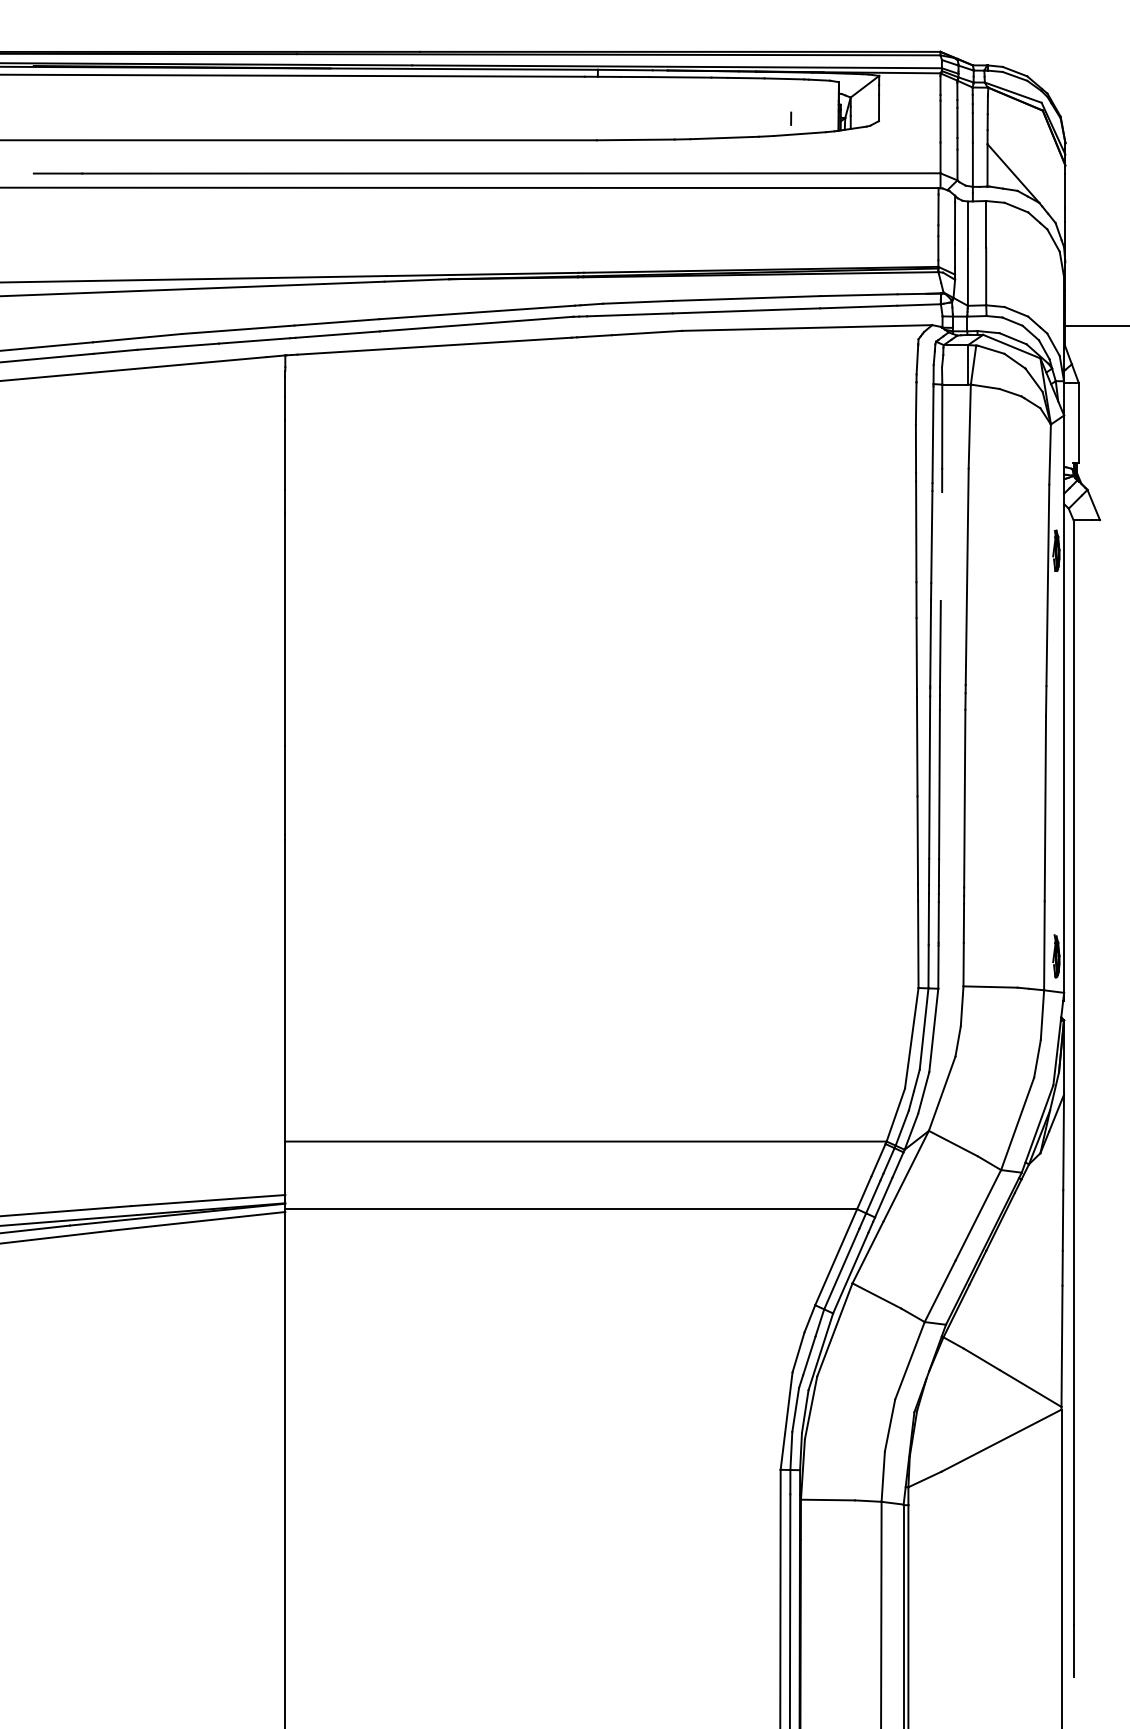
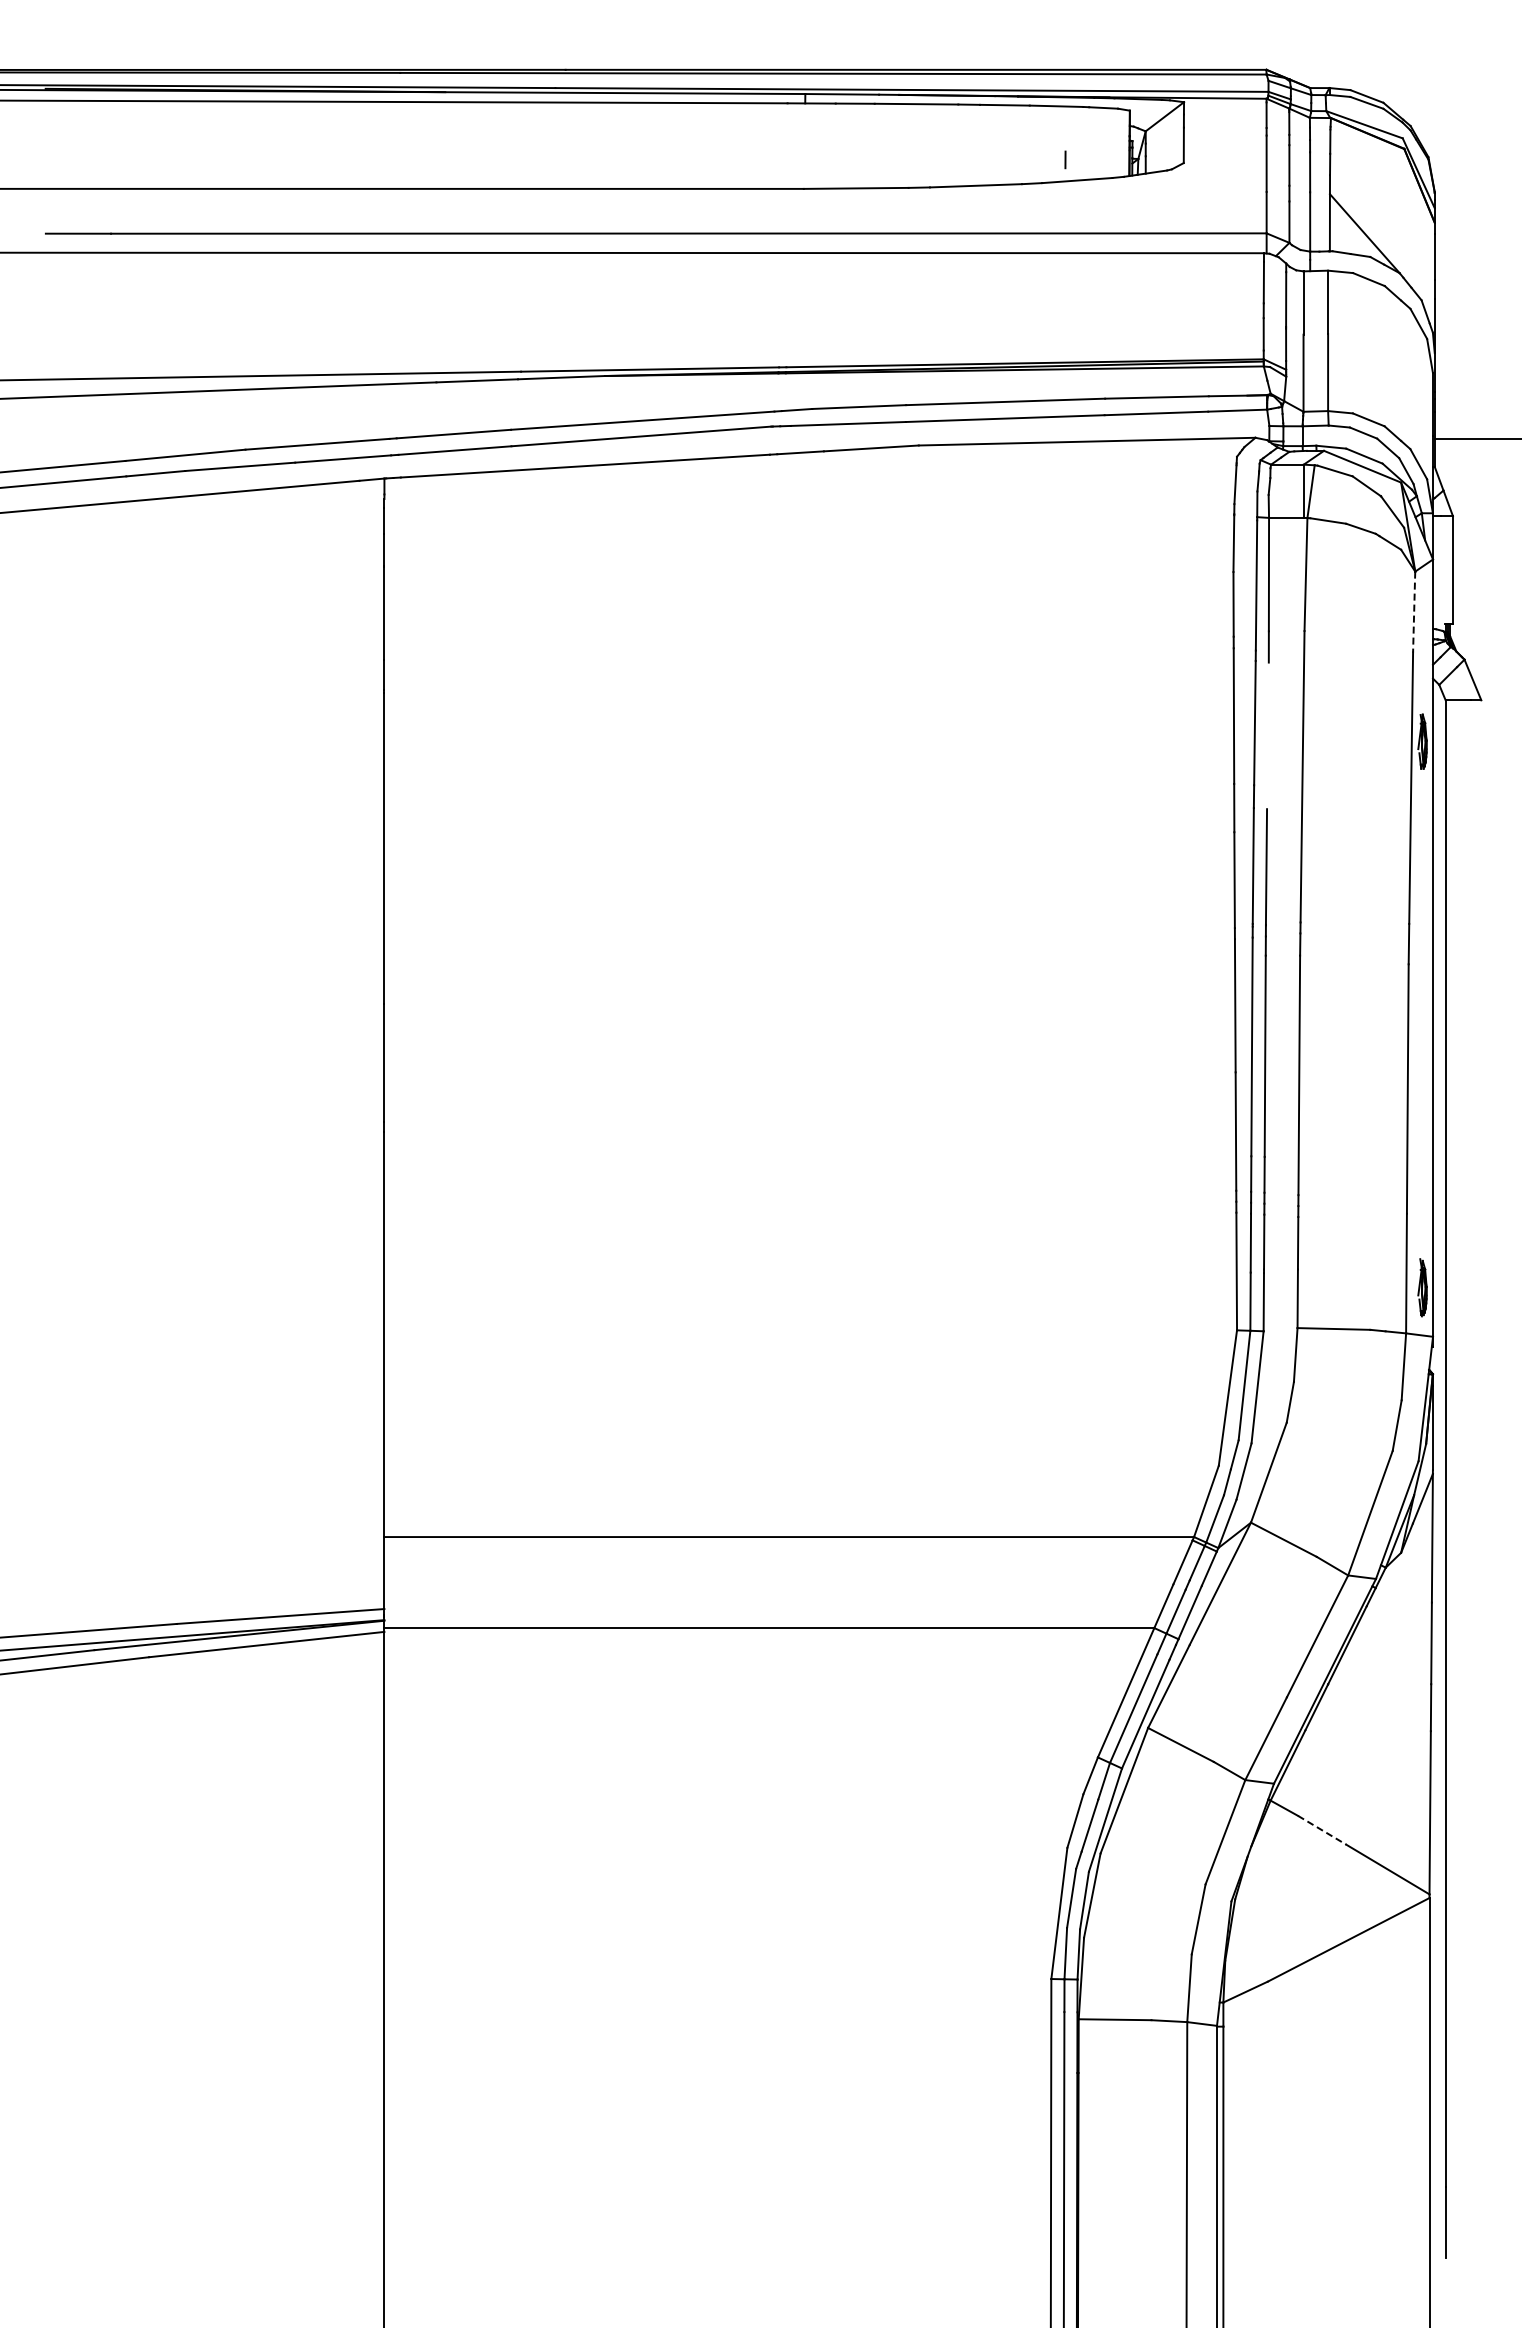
line: (1050, 454) -> (1414, 612), solid -> dashed
line: (982, 1359) -> (1322, 1830), solid -> dashed

